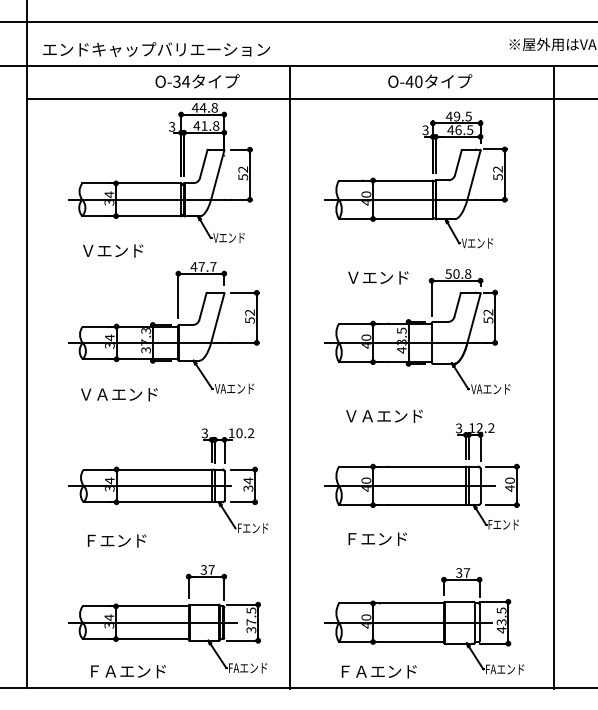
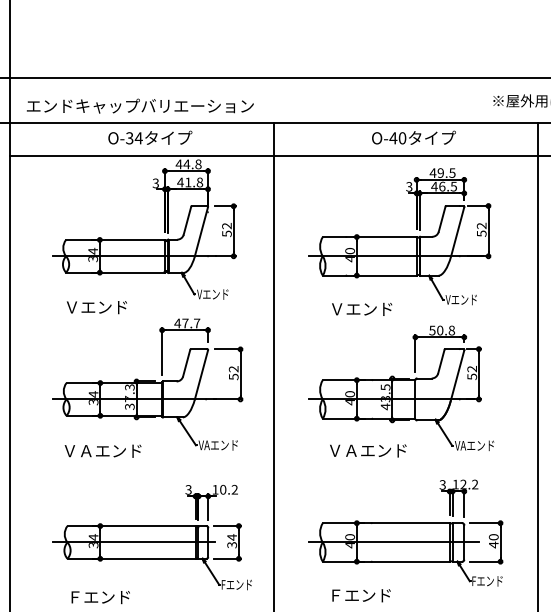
text: (197, 81) -> (150, 138), moved
text: (378, 277) -> (362, 309), moved
text: (384, 415) -> (368, 450), moved

